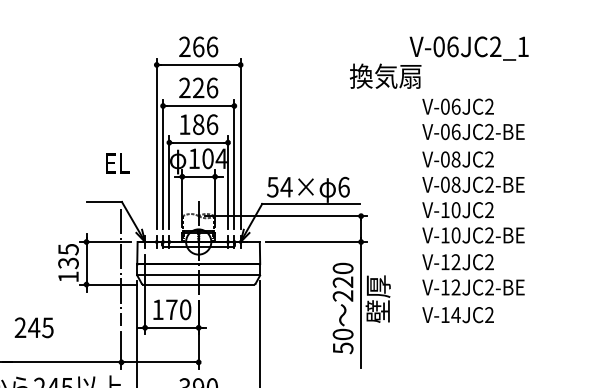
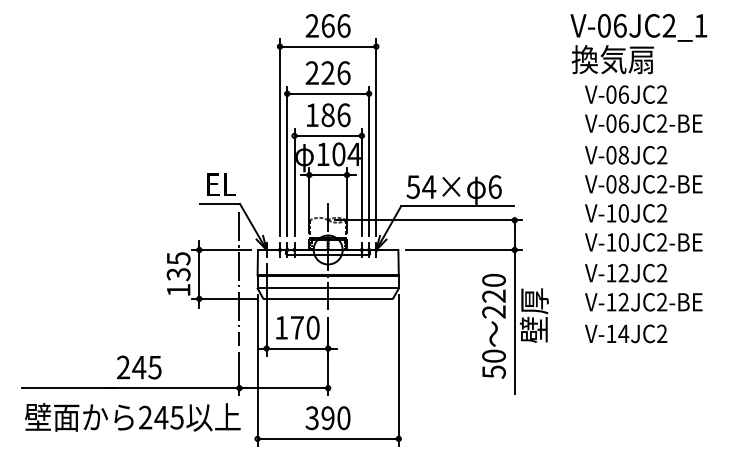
text: (385, 76) -> (612, 59), moved
text: (118, 163) -> (221, 184), moved
text: (34, 327) -> (139, 367), moved

